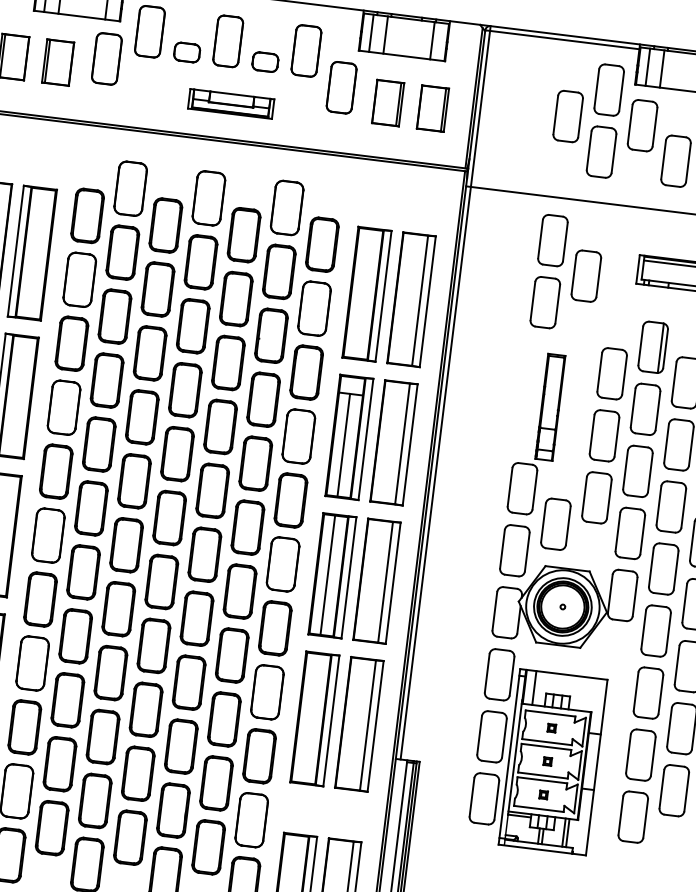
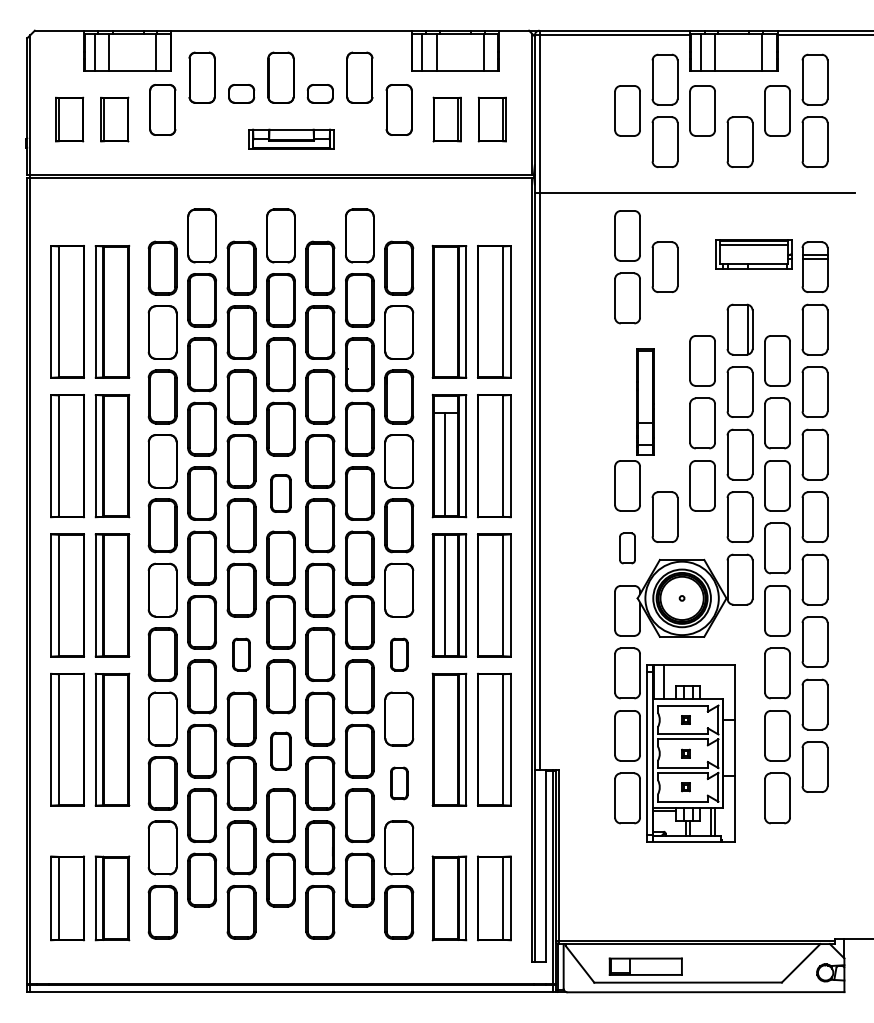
part: (177, 453) -> (280, 493), size x0.7
part: (514, 550) -> (627, 548), size x0.6
part: (118, 608) -> (241, 654), size x0.6
part: (275, 628) -> (399, 654), size x0.6
part: (145, 709) -> (280, 750), size x0.7
part: (259, 756) -> (399, 783), size x0.6

